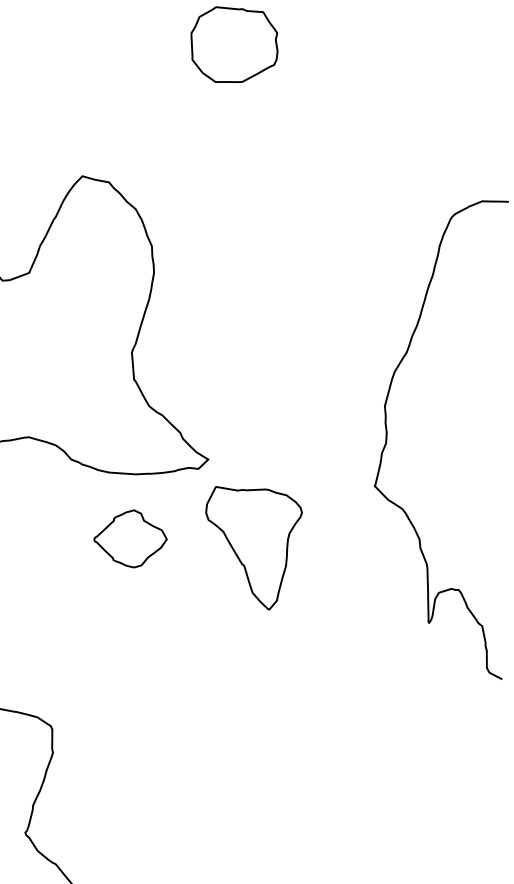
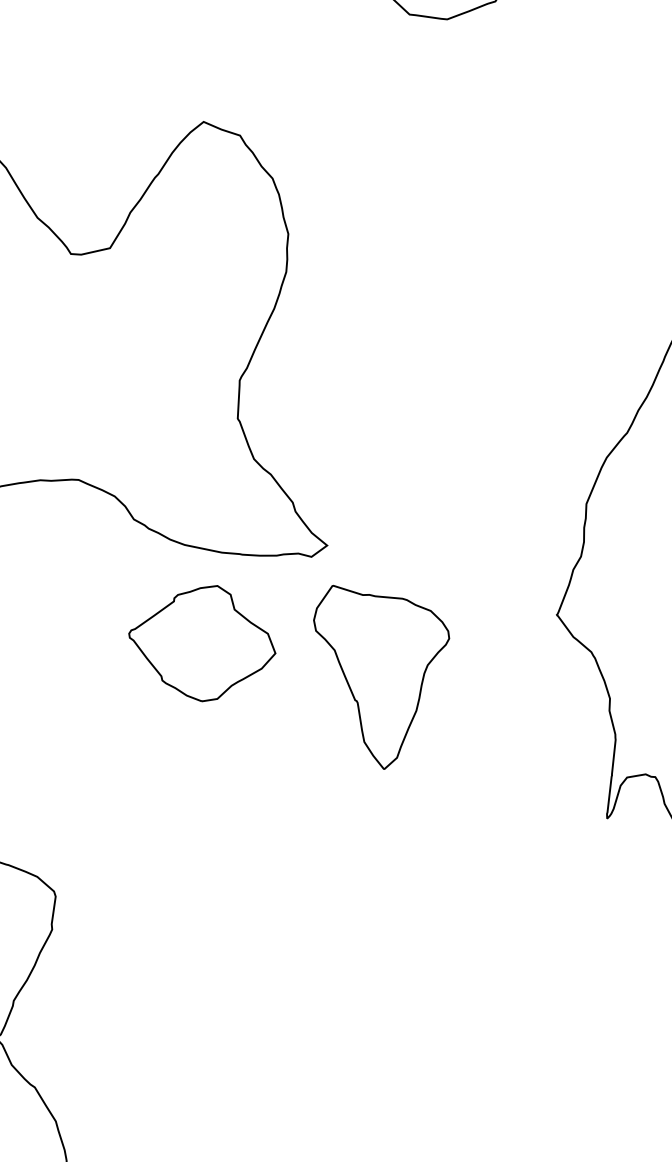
part: (130, 538) -> (202, 642), size x1.43

